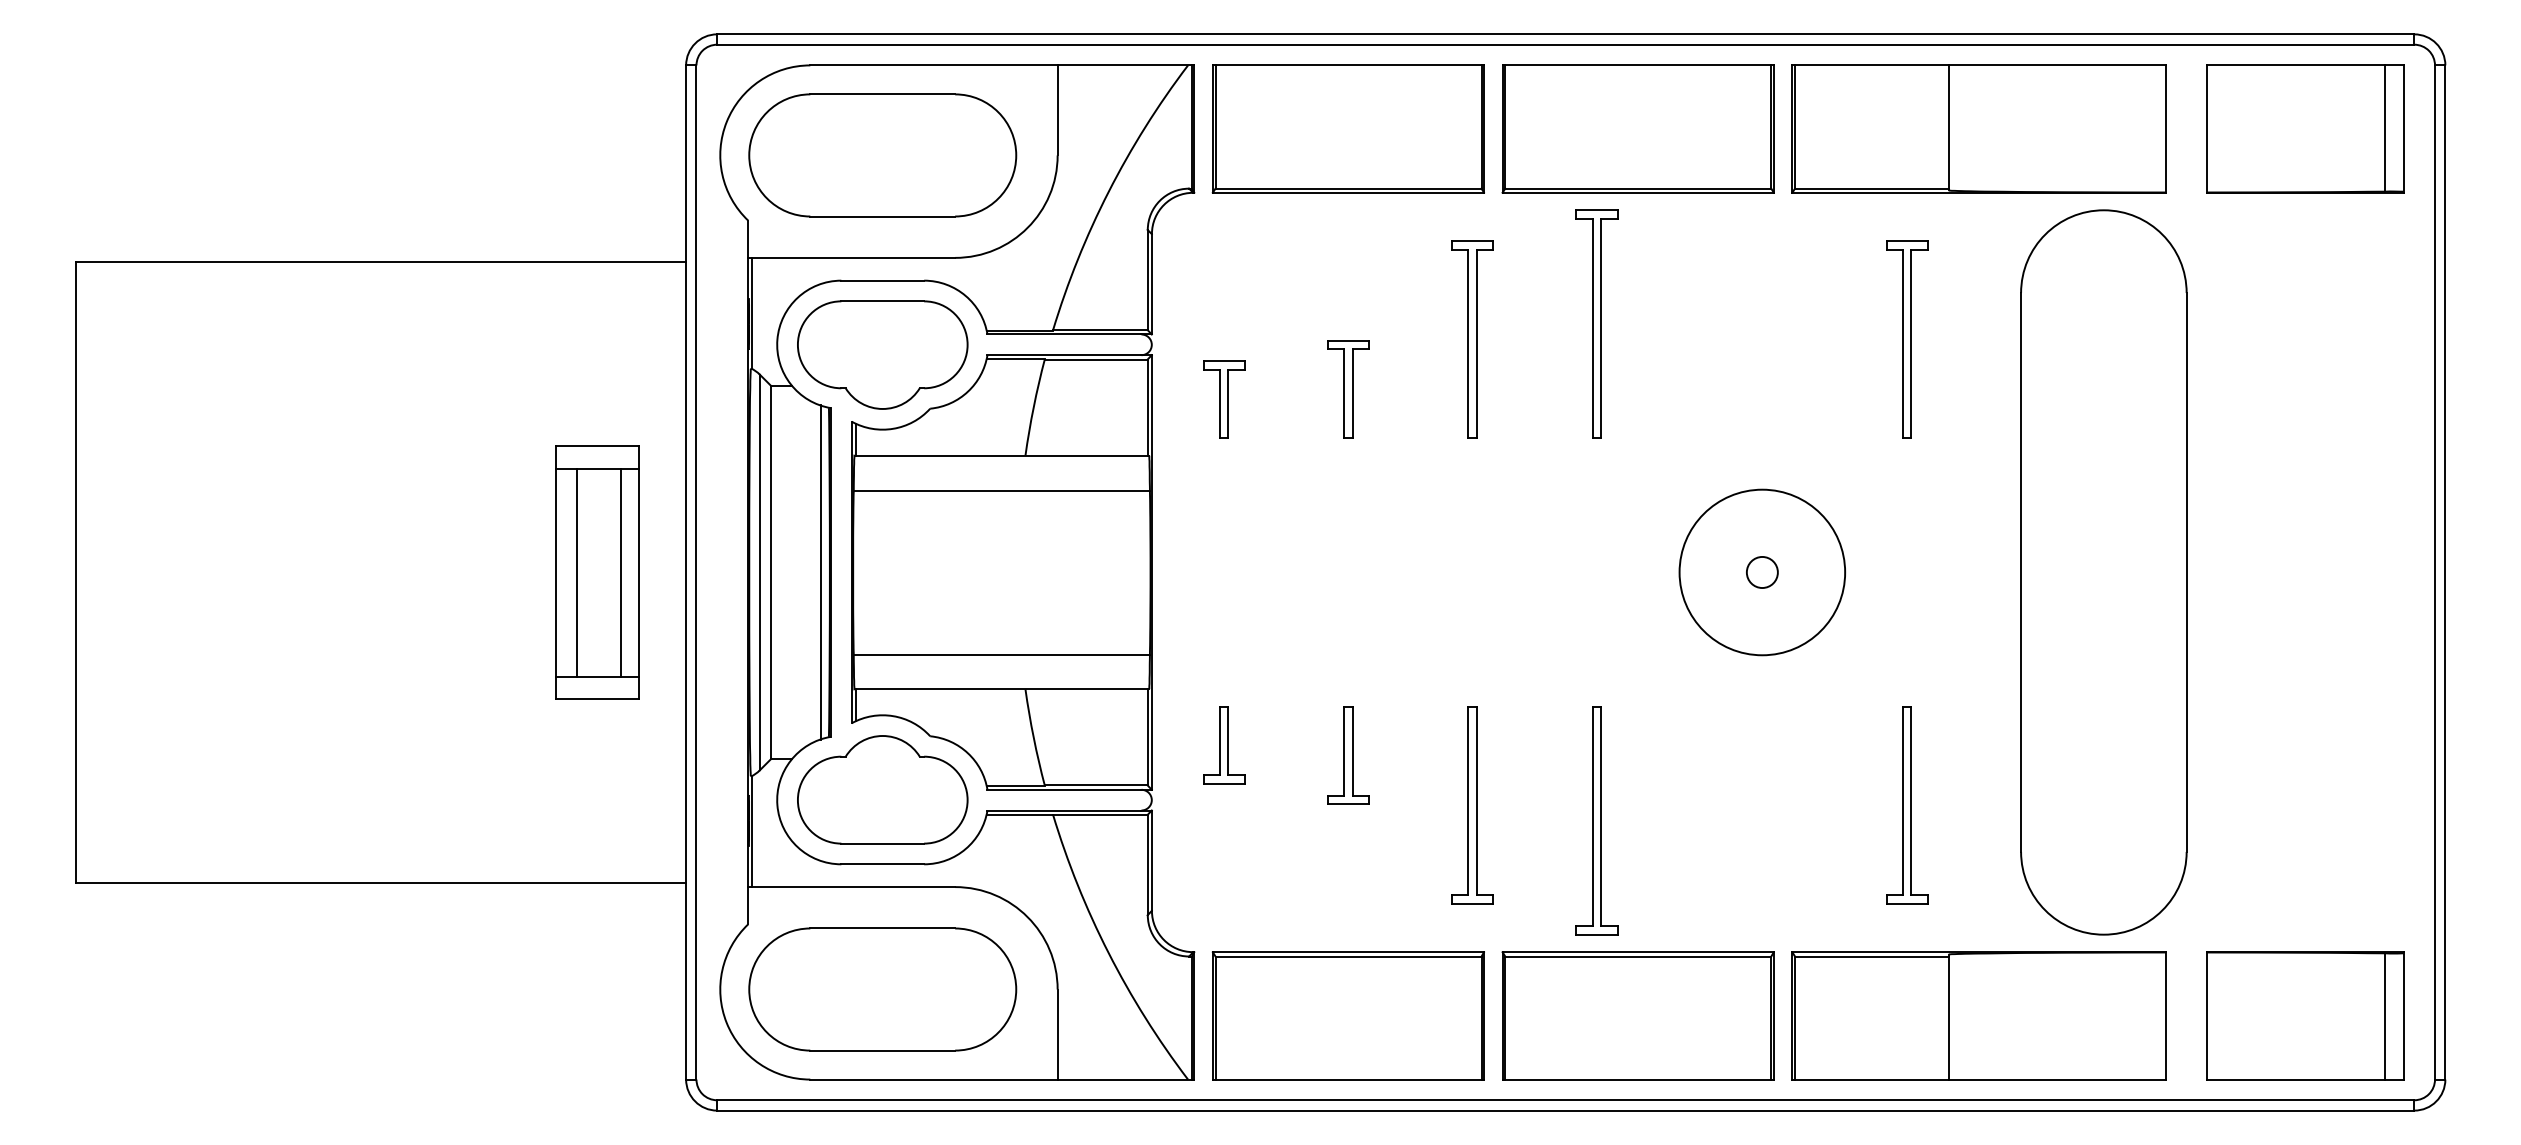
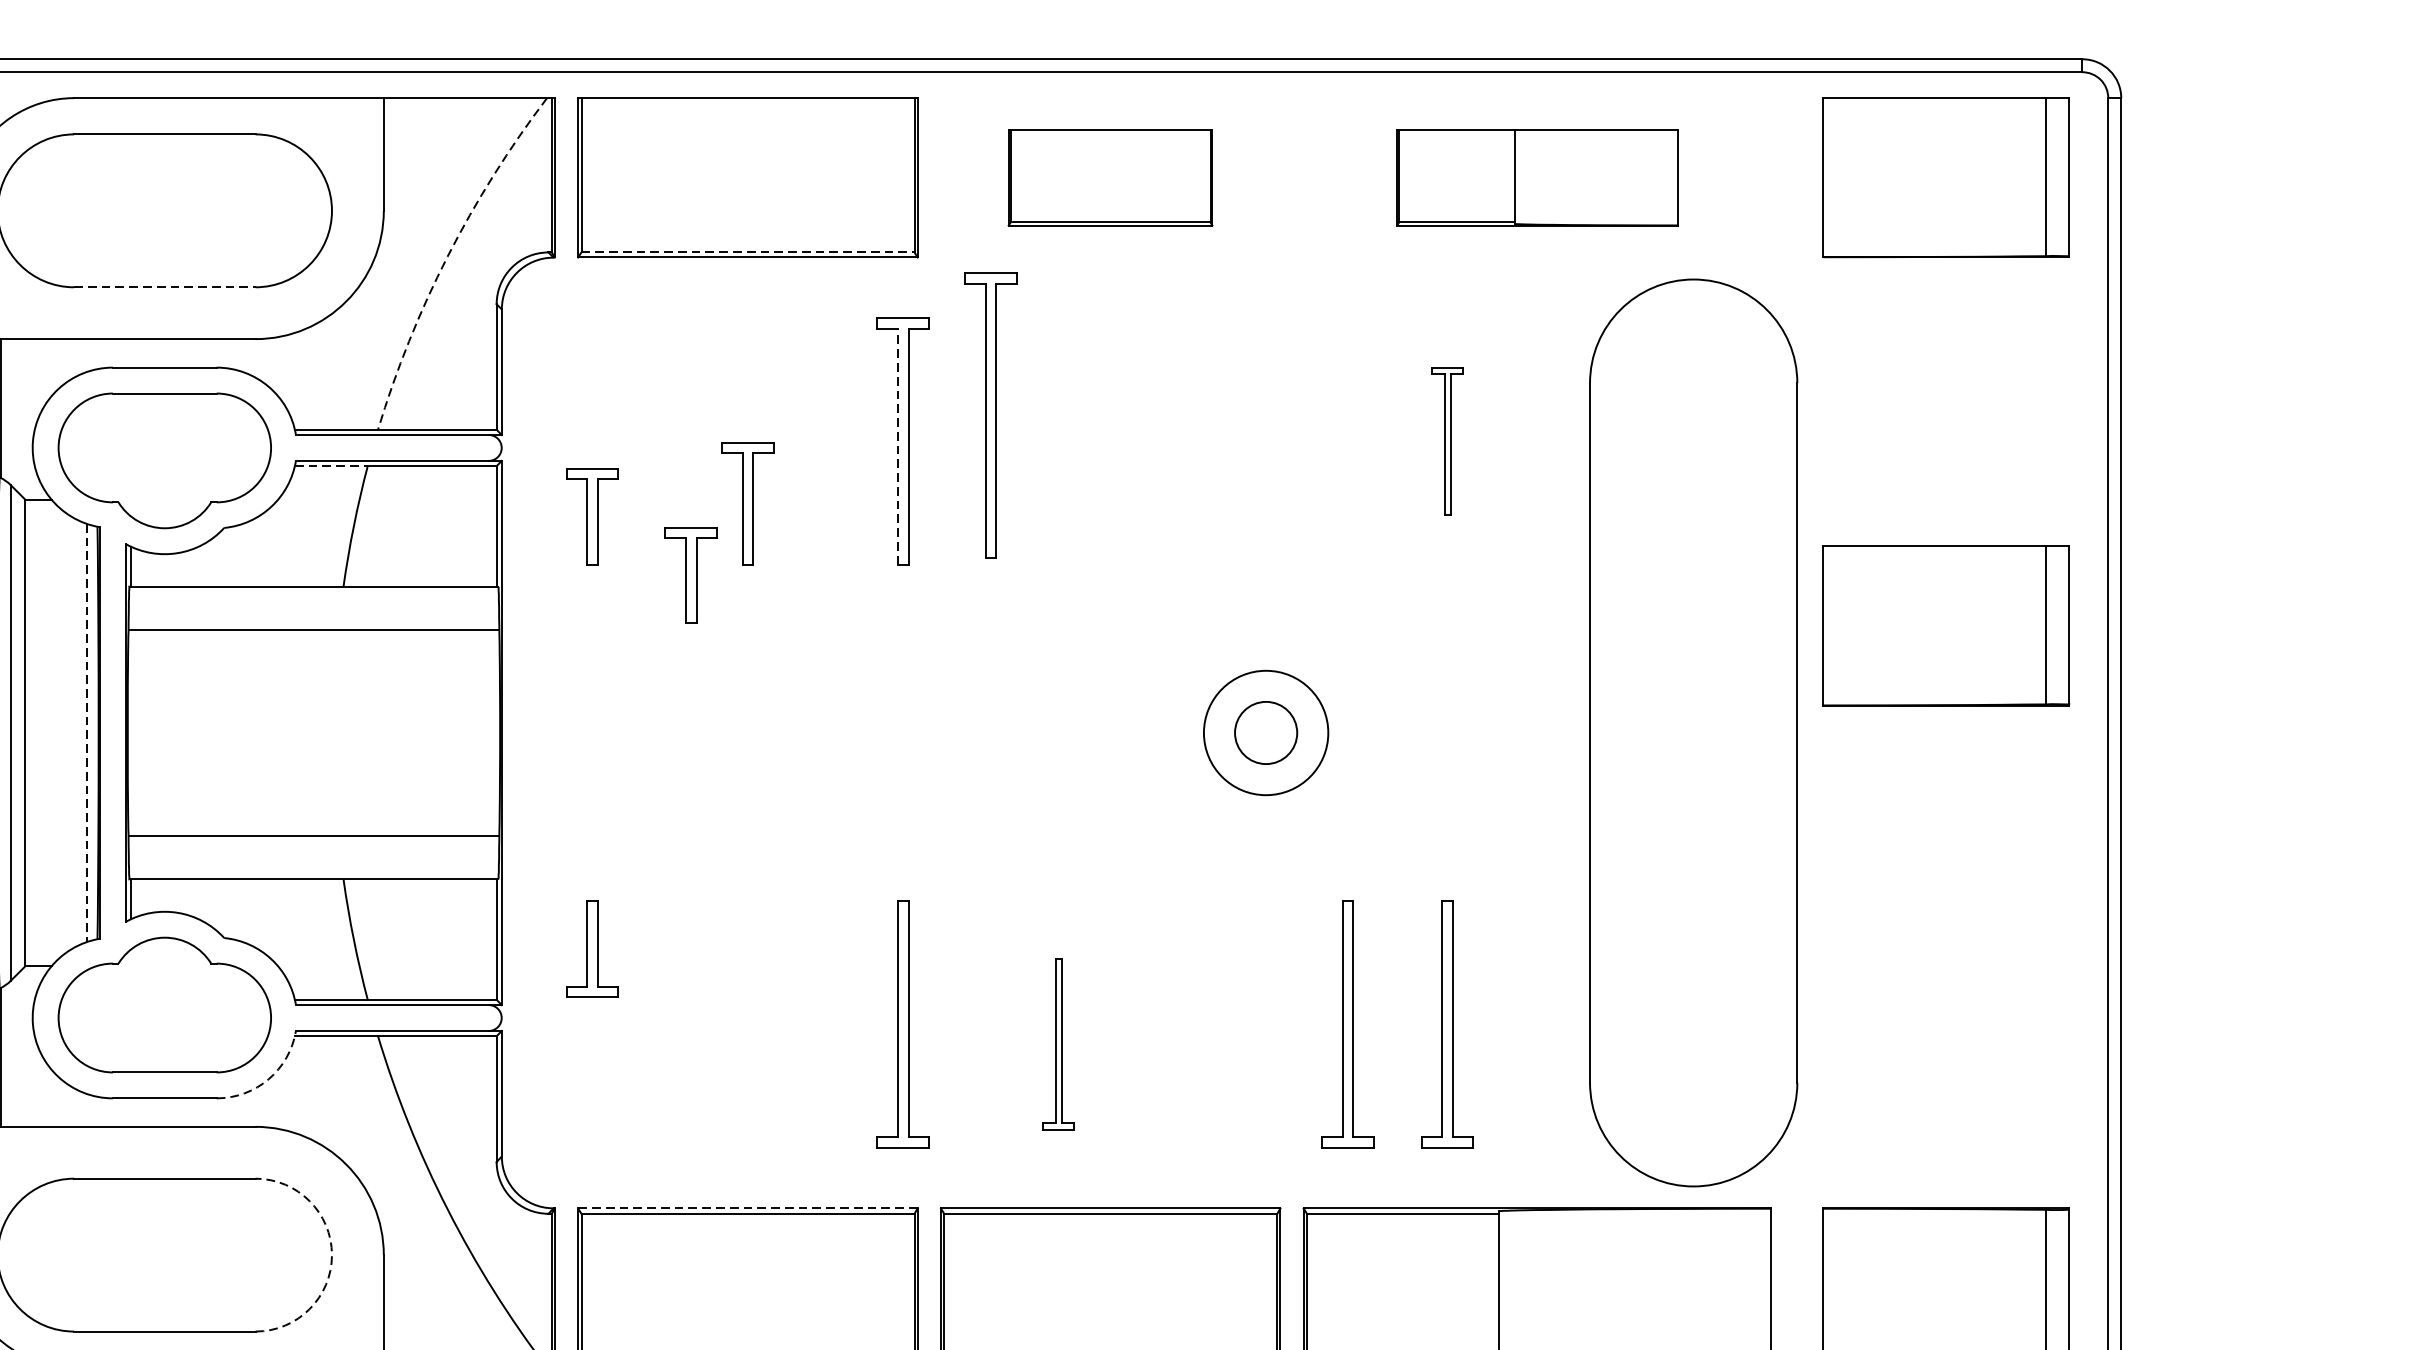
part: (1637, 128) -> (1109, 177), size x0.6
part: (1978, 128) -> (1536, 177), size x0.6
line: (1348, 188) -> (747, 252), solid -> dashed
arc: (1108, 191) -> (447, 255), solid -> dashed
line: (883, 216) -> (165, 287), solid -> dashed
part: (1596, 323) -> (990, 414), moved
part: (1907, 339) -> (1447, 441), size x0.6
line: (1468, 343) -> (898, 446), solid -> dashed
line: (1016, 359) -> (332, 466), solid -> dashed
part: (1303, 446) -> (691, 575), added
part: (2305, 486) -> (1946, 625), added
line: (820, 572) -> (86, 733), solid -> dashed
circle: (1761, 572) -> (1265, 733), size x1.6
circle: (1762, 572) -> (1266, 733), size x0.6
part: (1348, 755) -> (747, 962), removed
part: (1827, 805) -> (1347, 1024), added
part: (1596, 820) -> (1058, 1043), size x0.6
arc: (965, 849) -> (268, 1079), solid -> dashed
line: (1348, 952) -> (747, 1208), solid -> dashed
arc: (1016, 989) -> (332, 1255), solid -> dashed

